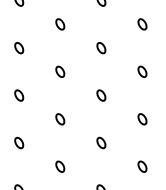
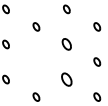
part: (101, 48) -> (66, 44), size x1.4
part: (60, 71) -> (36, 61), removed
part: (101, 95) -> (66, 79), size x1.6

